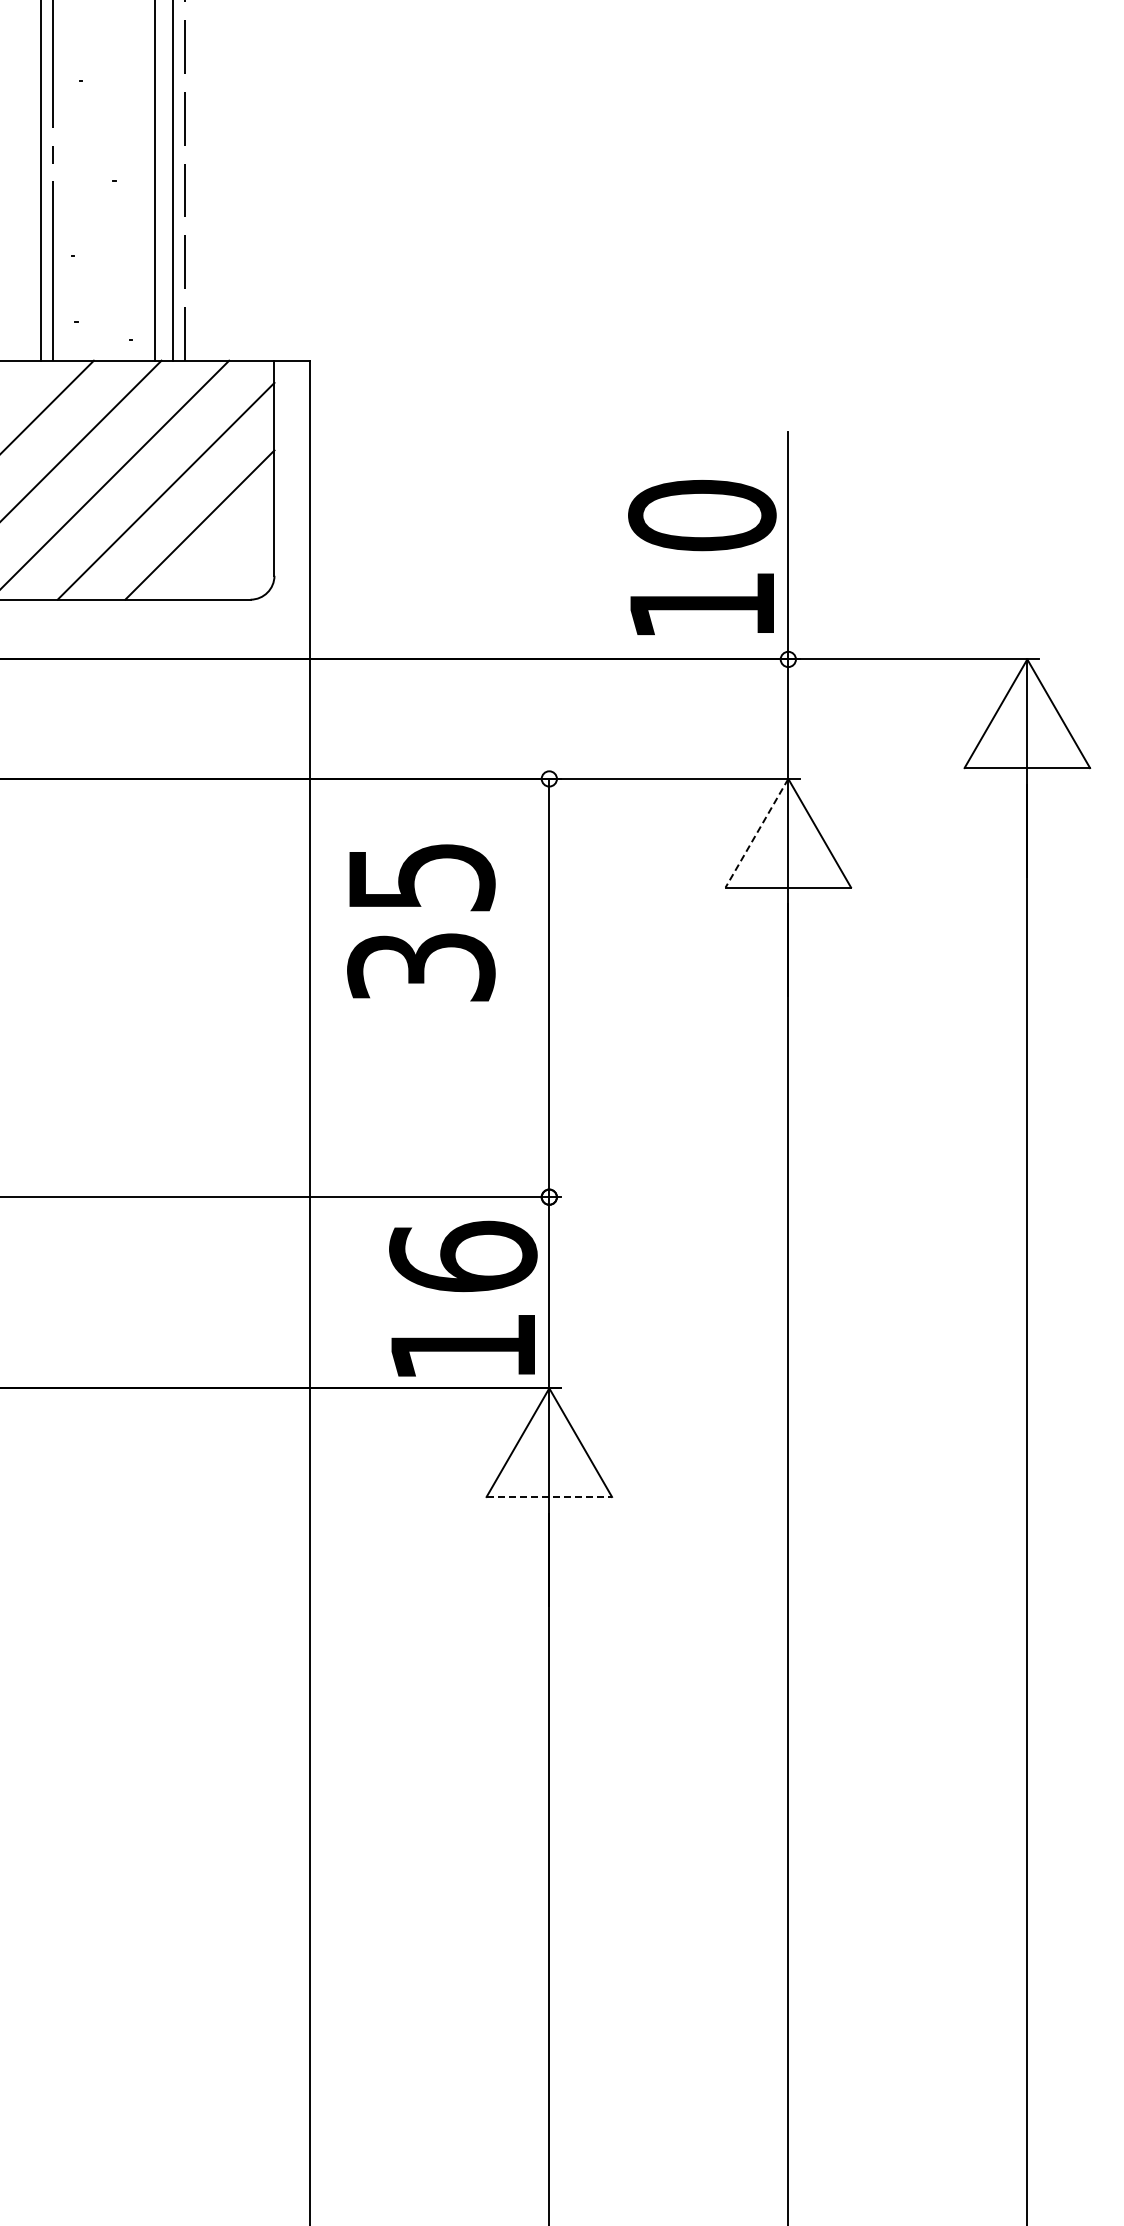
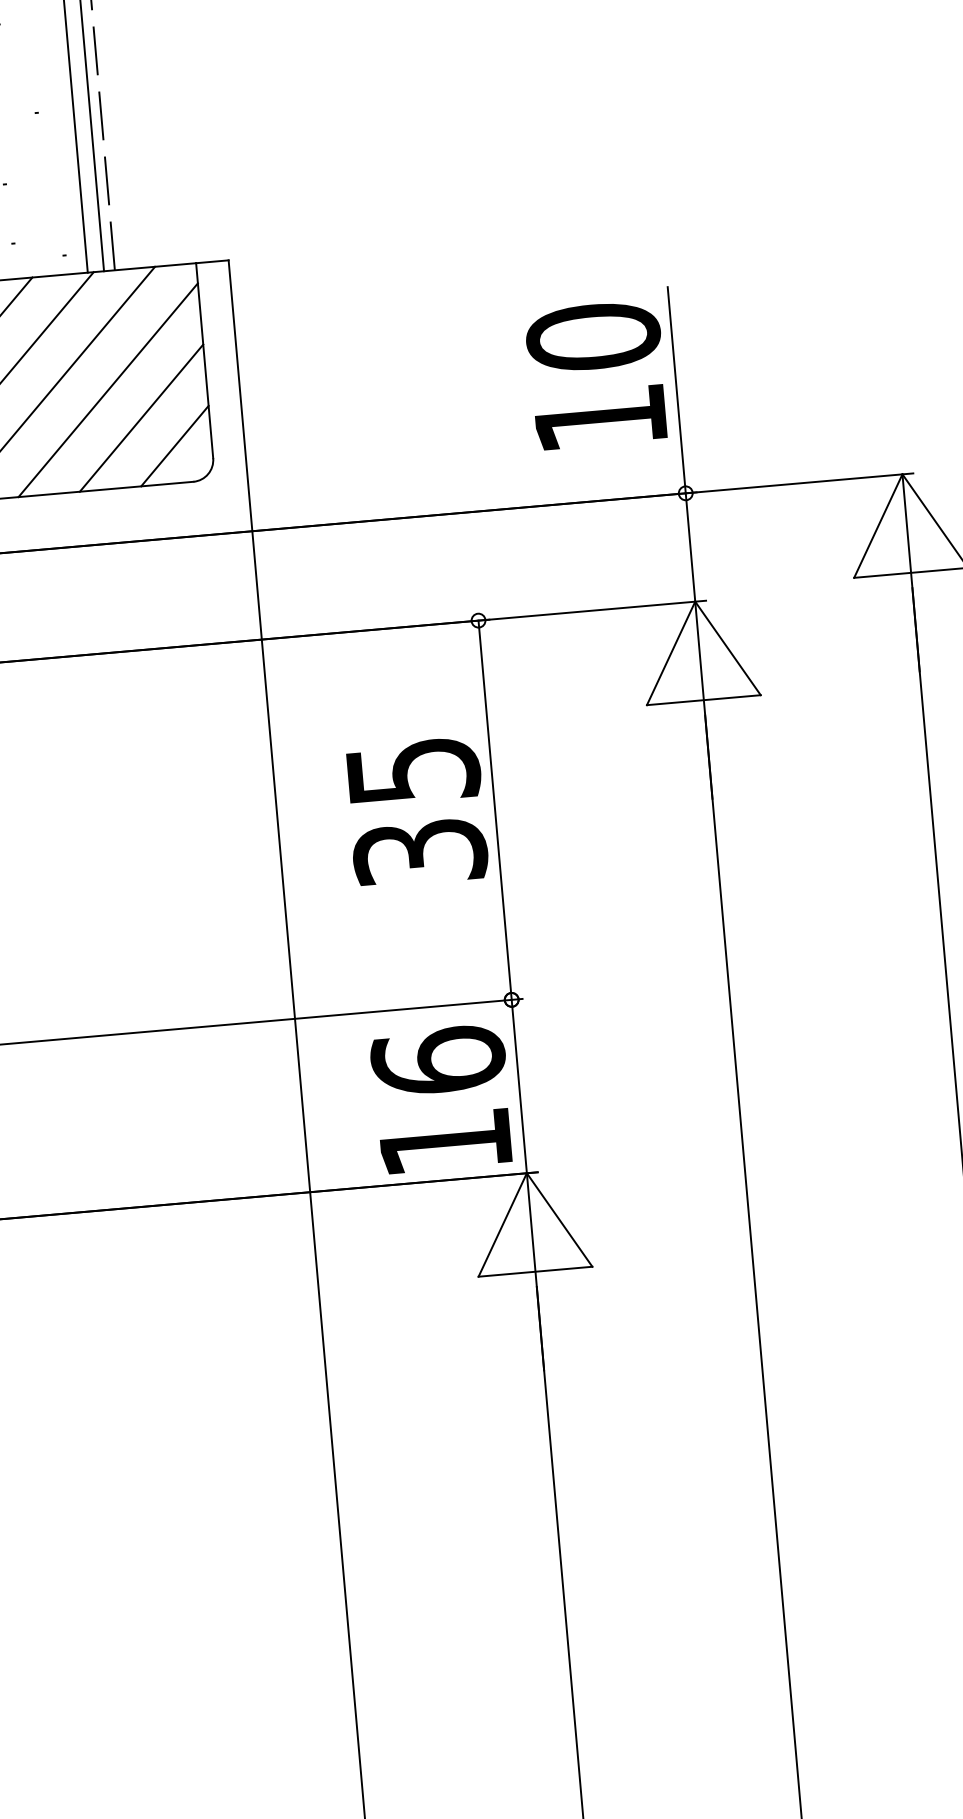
text: (702, 557) -> (596, 375), moved
line: (233, 558) -> (174, 445), added
line: (756, 833) -> (670, 653), dashed -> solid
text: (421, 922) -> (416, 812), moved
line: (549, 1497) -> (535, 1272), dashed -> solid

